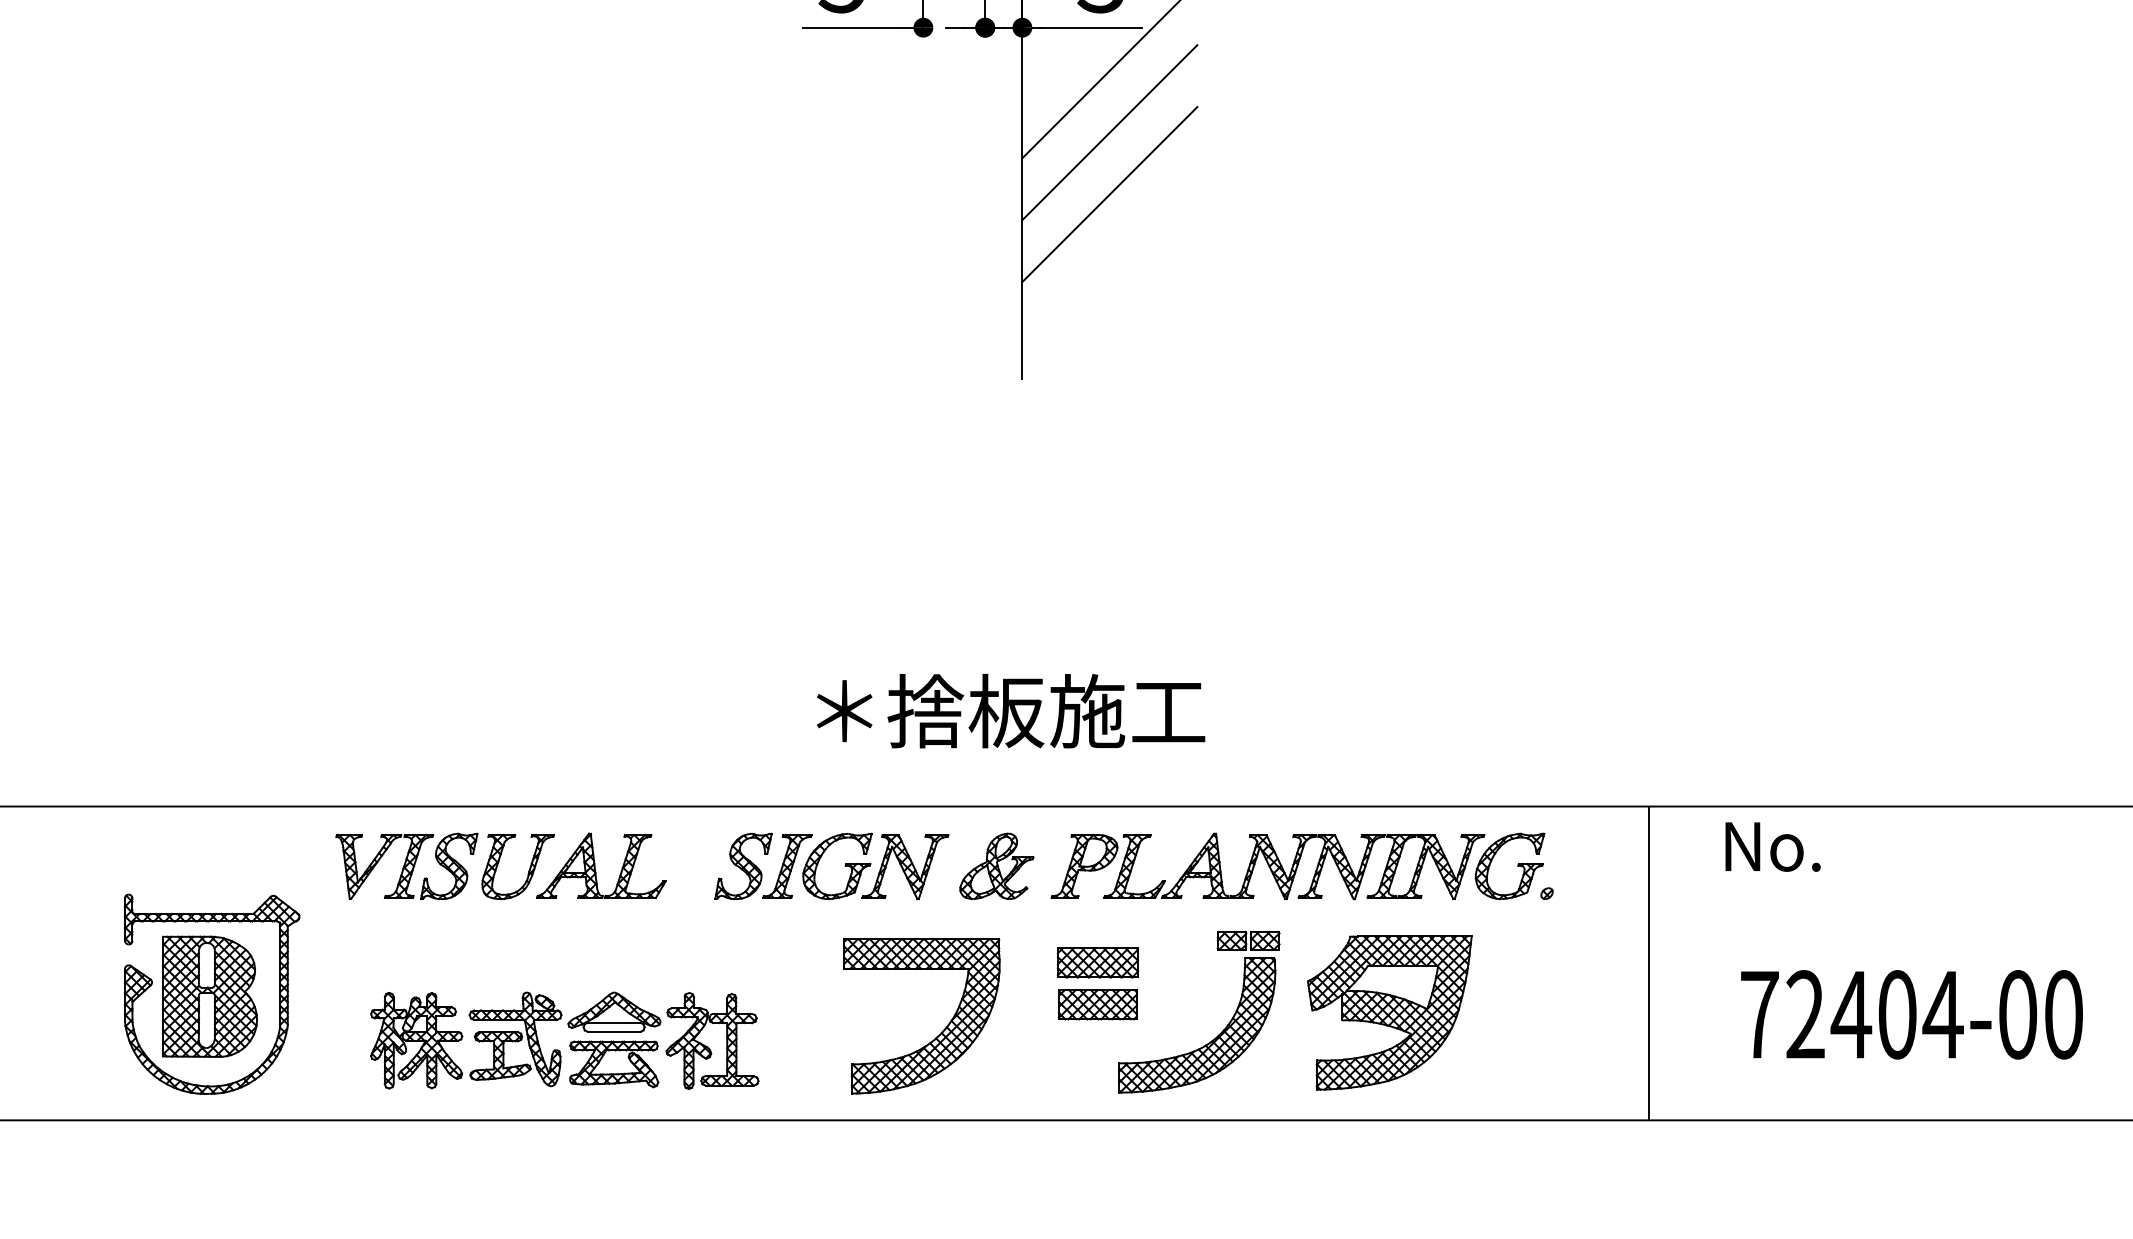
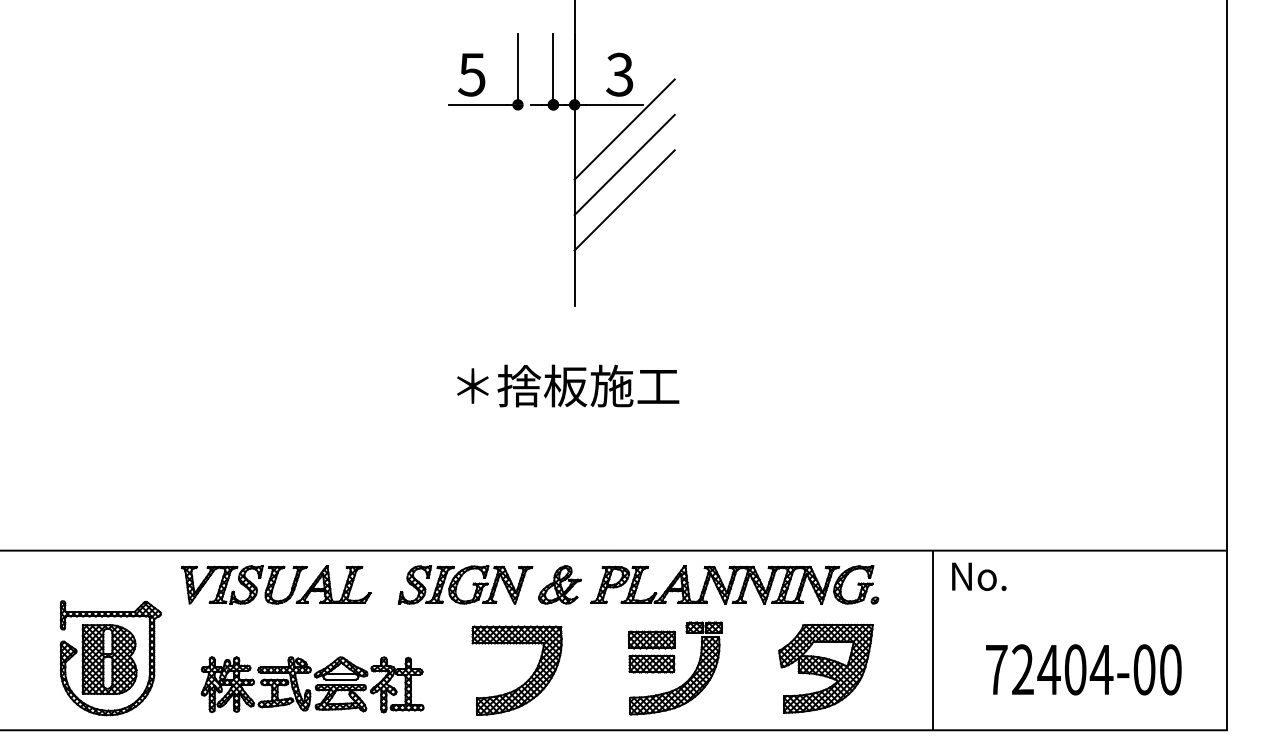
text: (1011, 710) -> (568, 385), moved
text: (1773, 846) -> (979, 576), moved
part: (1097, 982) -> (651, 651), moved
part: (1389, 1012) -> (825, 668), moved

